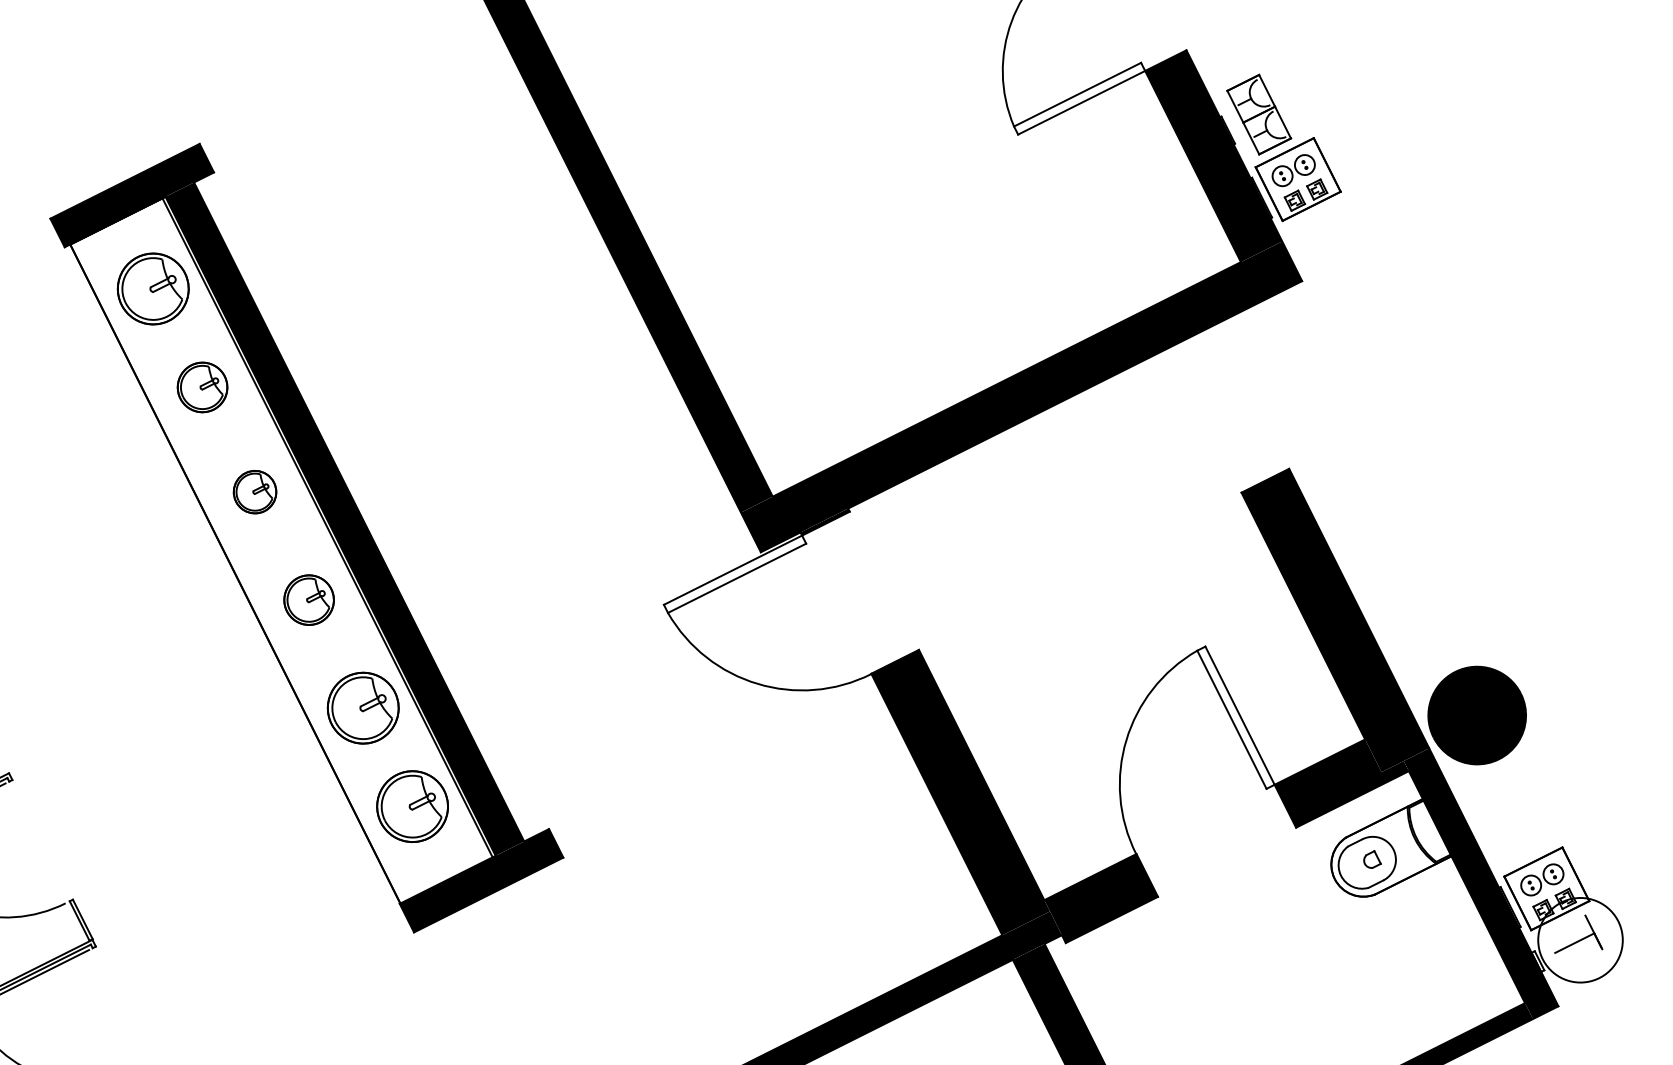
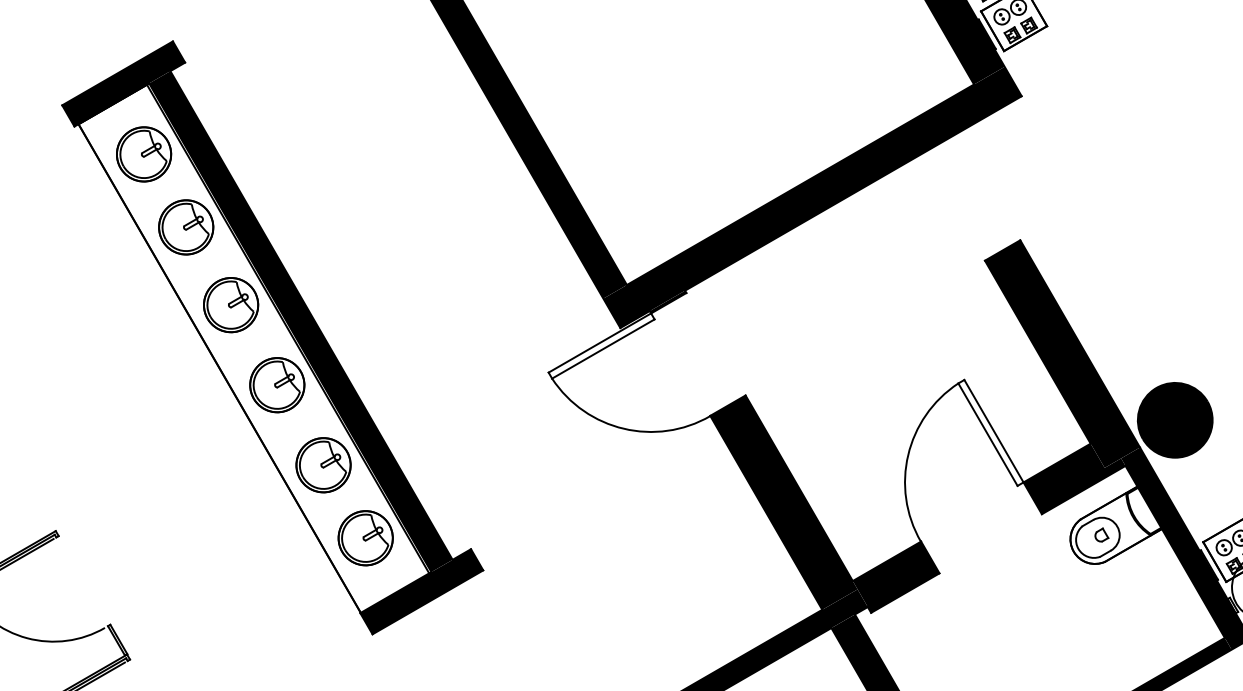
part: (202, 387) -> (186, 227), size x1.43
part: (254, 491) -> (230, 304), size x1.67
part: (308, 599) -> (276, 384), size x1.43

